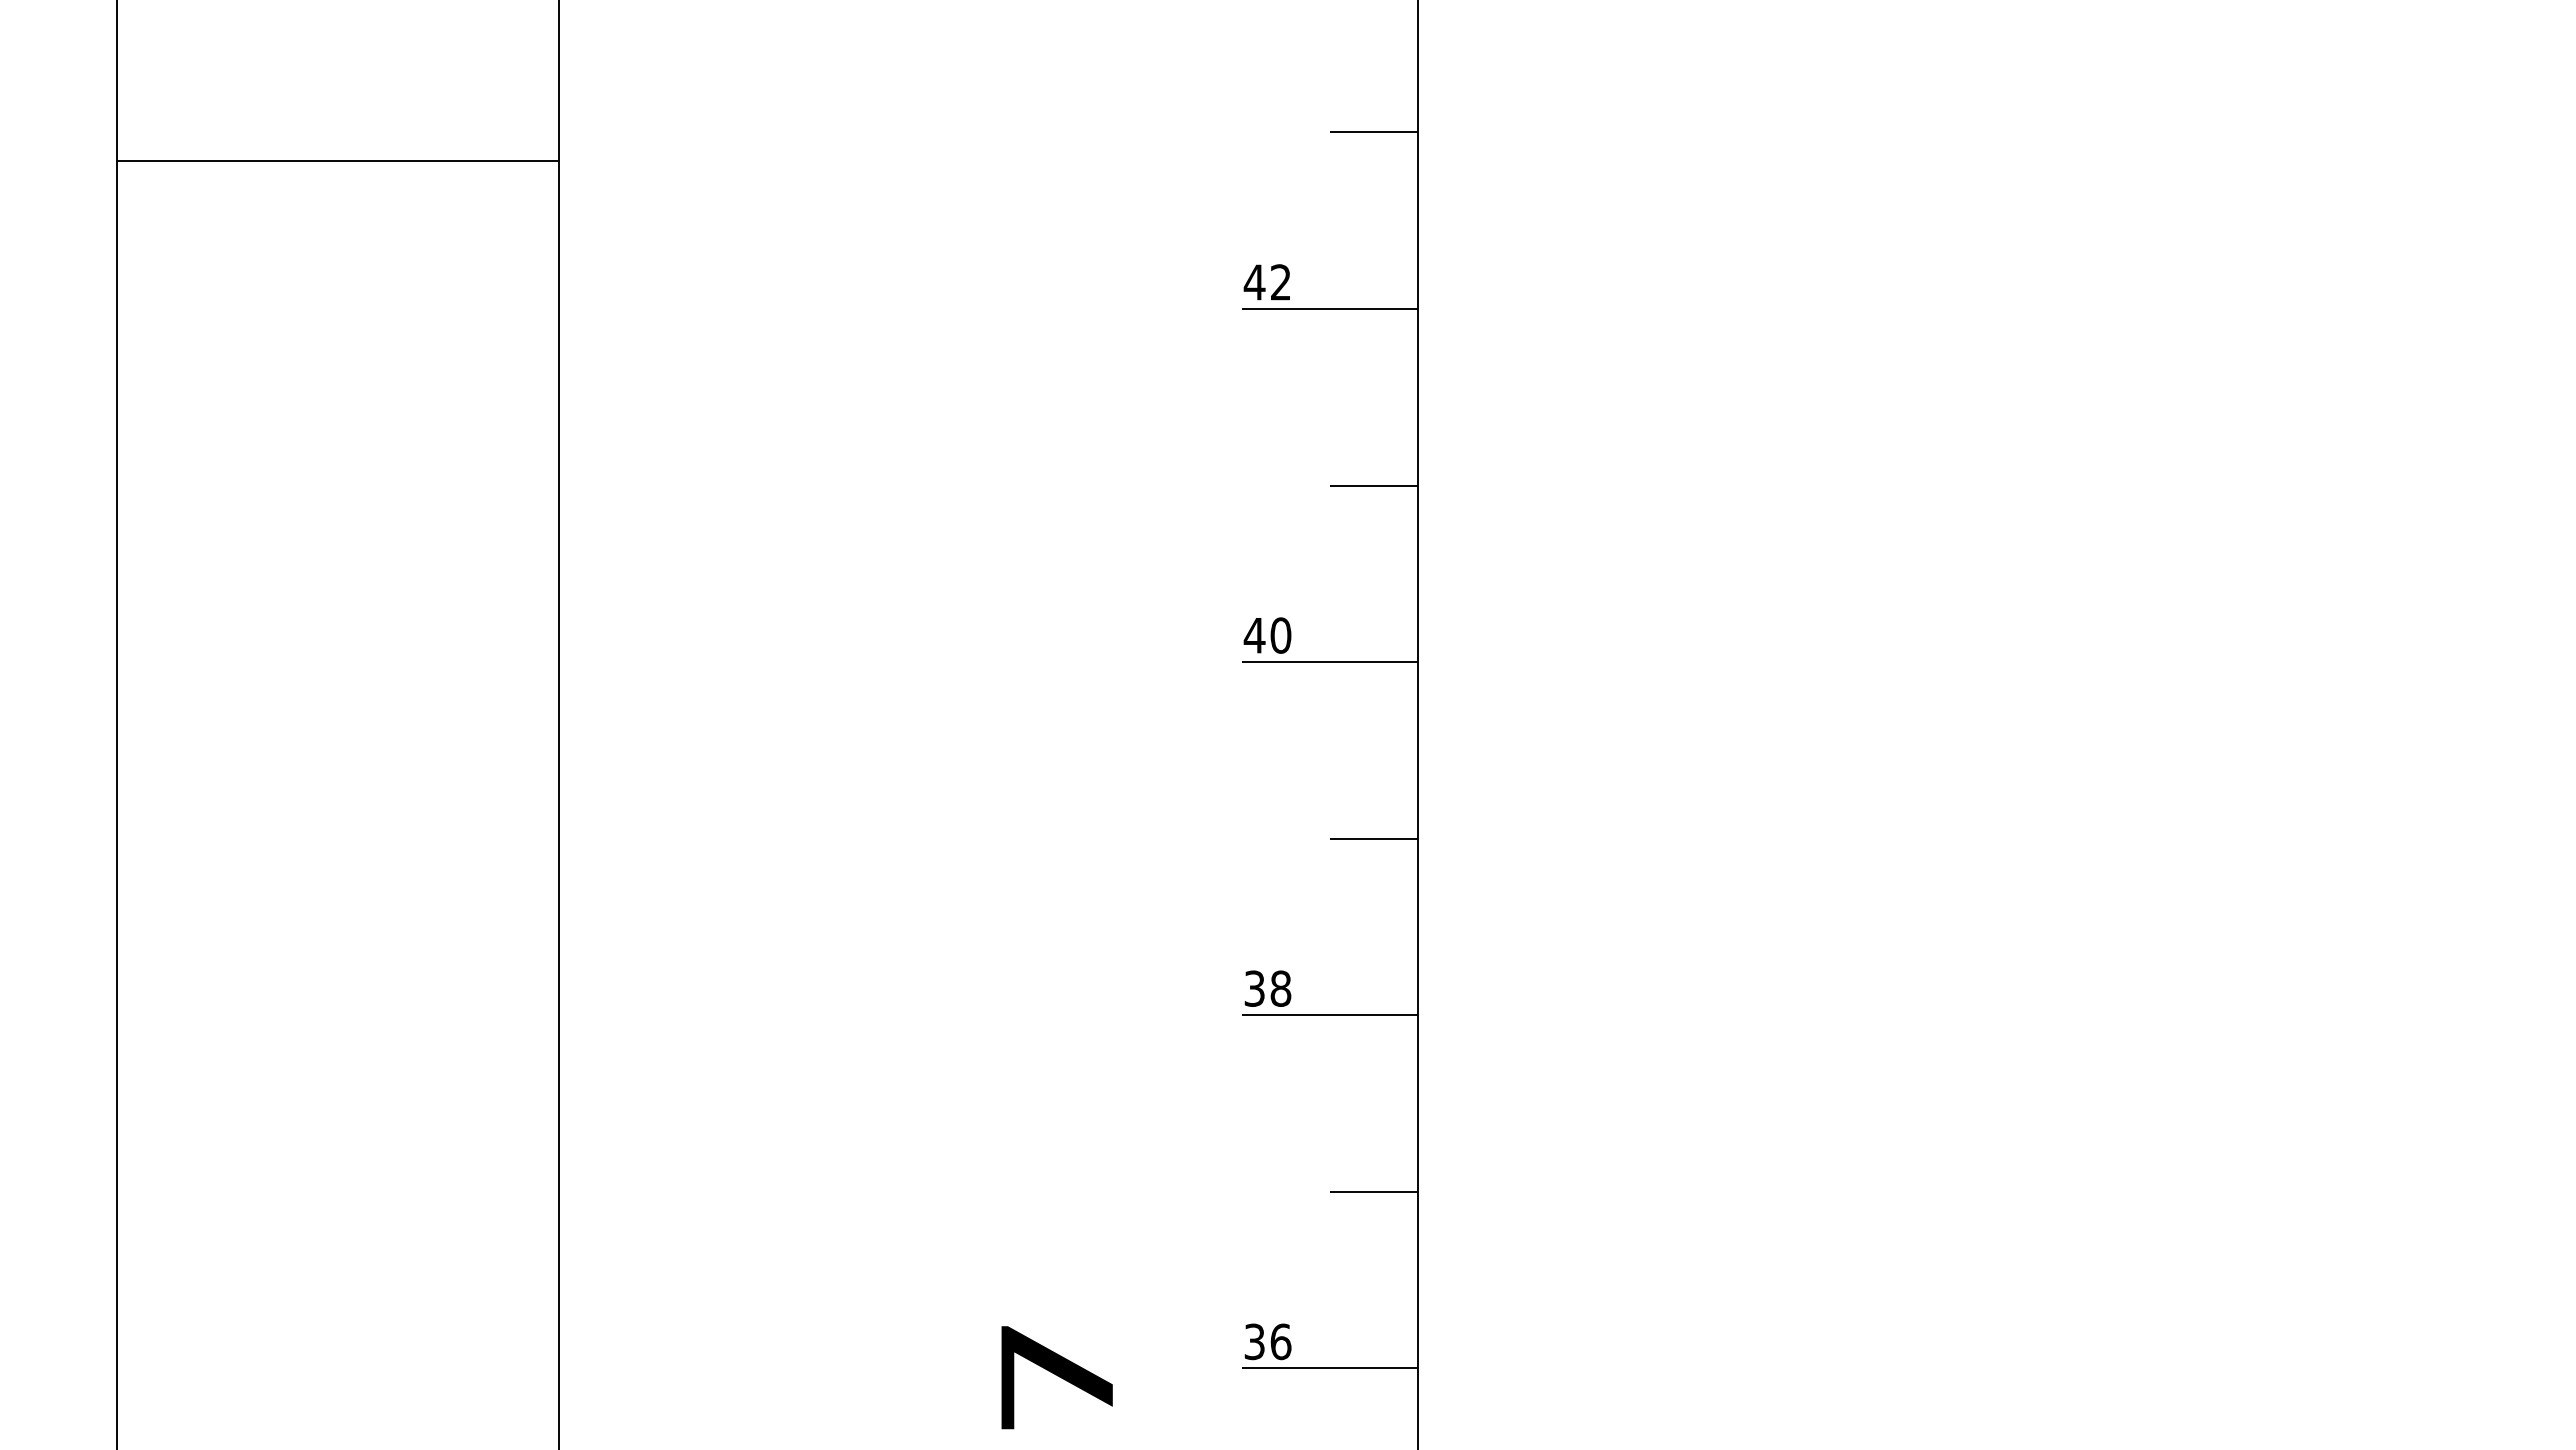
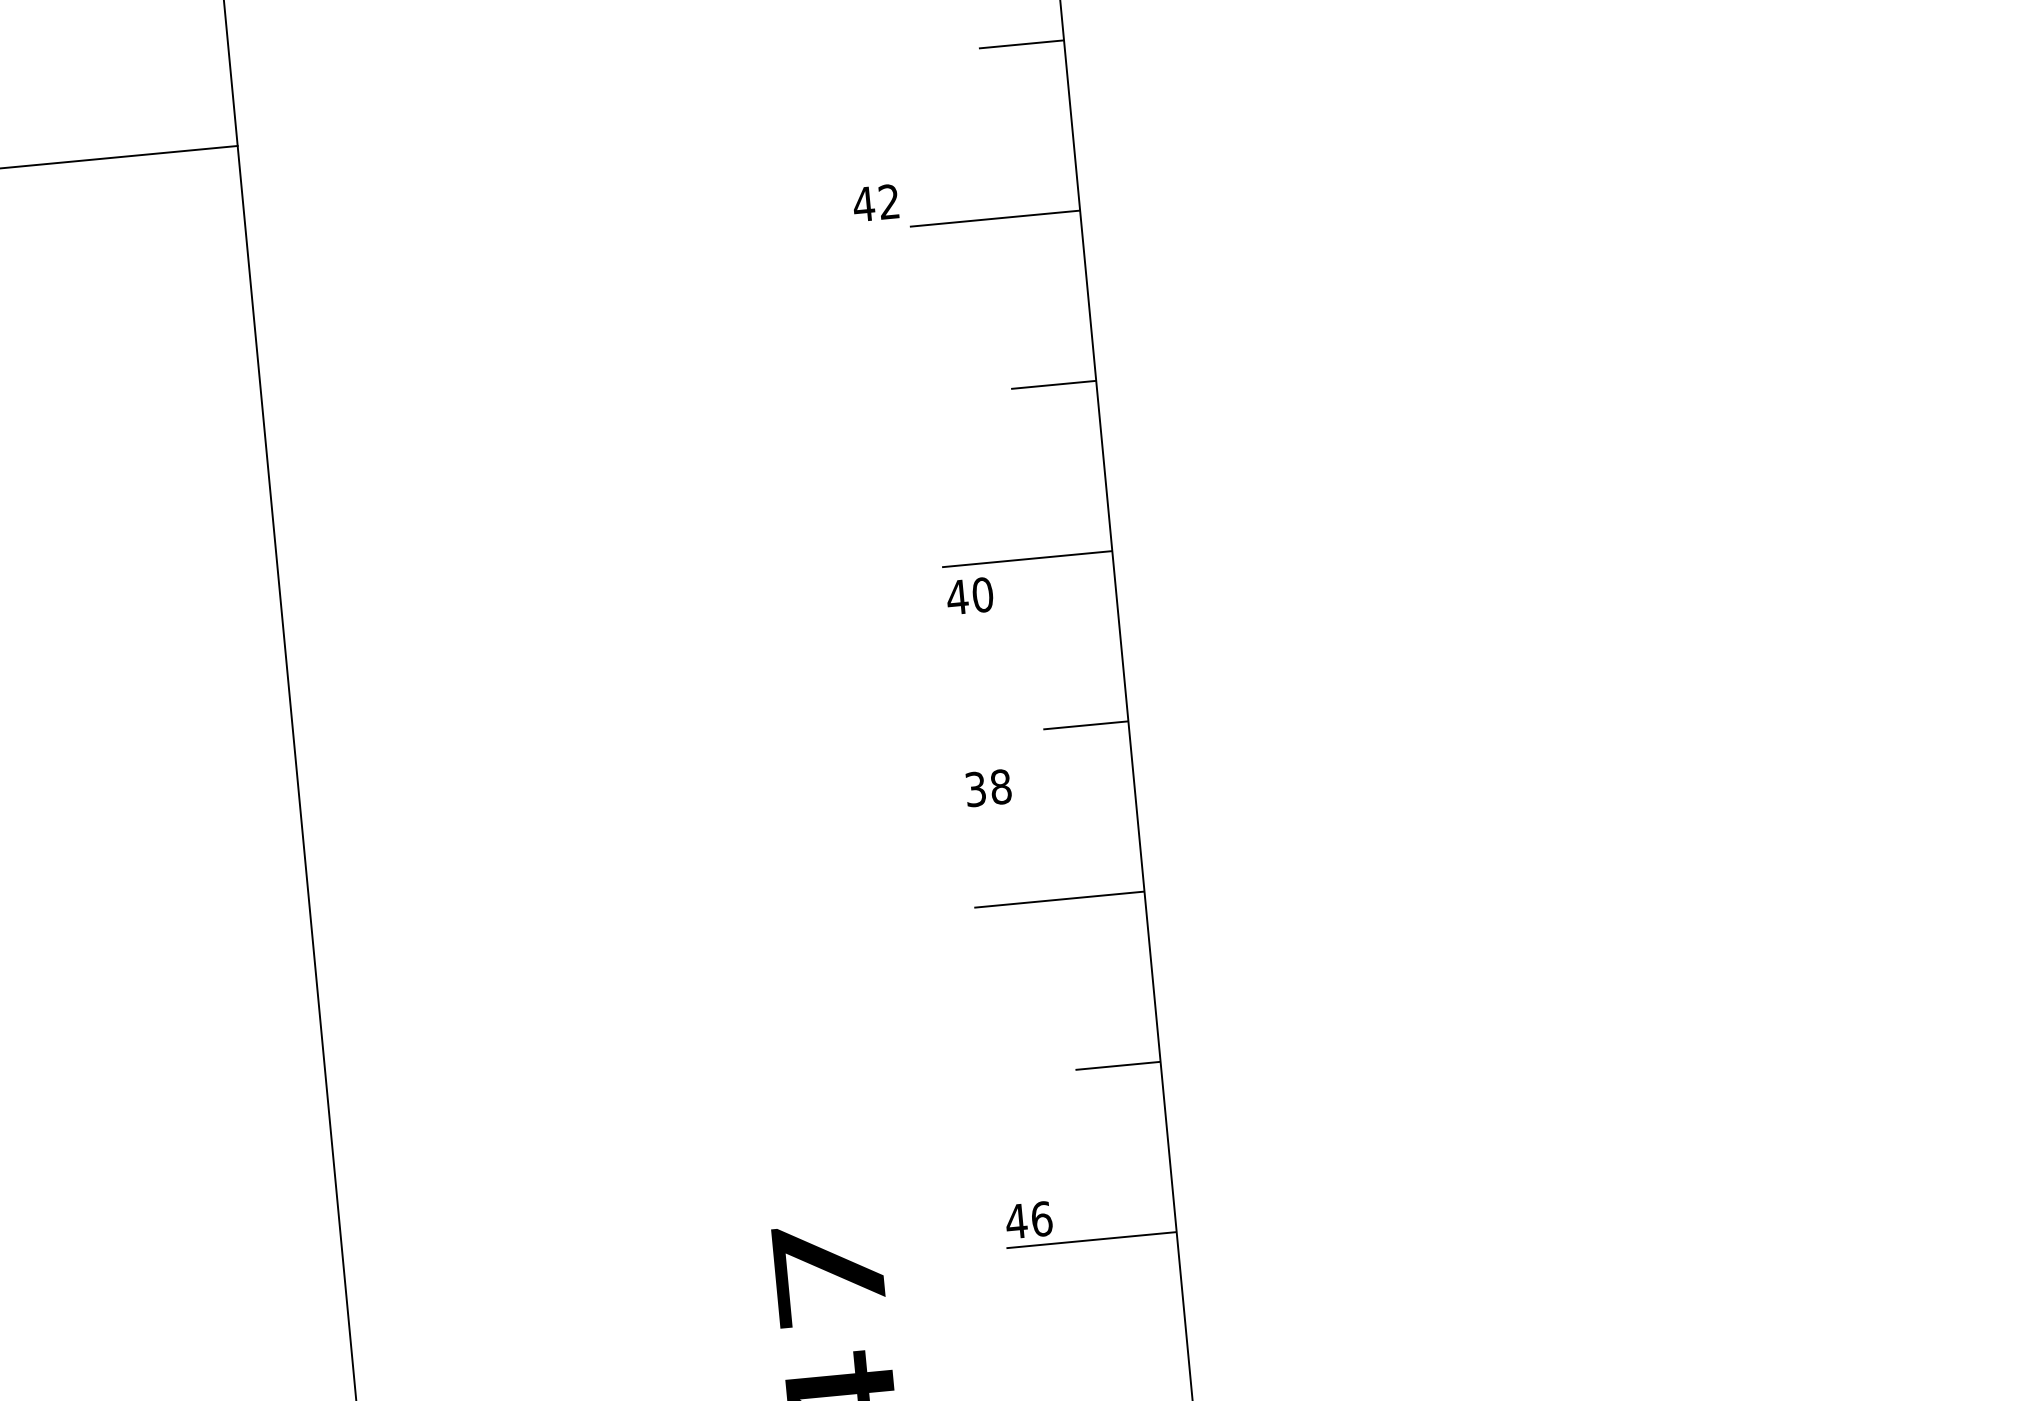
text: (1266, 282) -> (875, 203), moved
text: (1267, 635) -> (969, 596), moved
text: (1267, 988) -> (988, 787), moved
text: (1254, 1341) -> (1016, 1221), 36 -> 46

